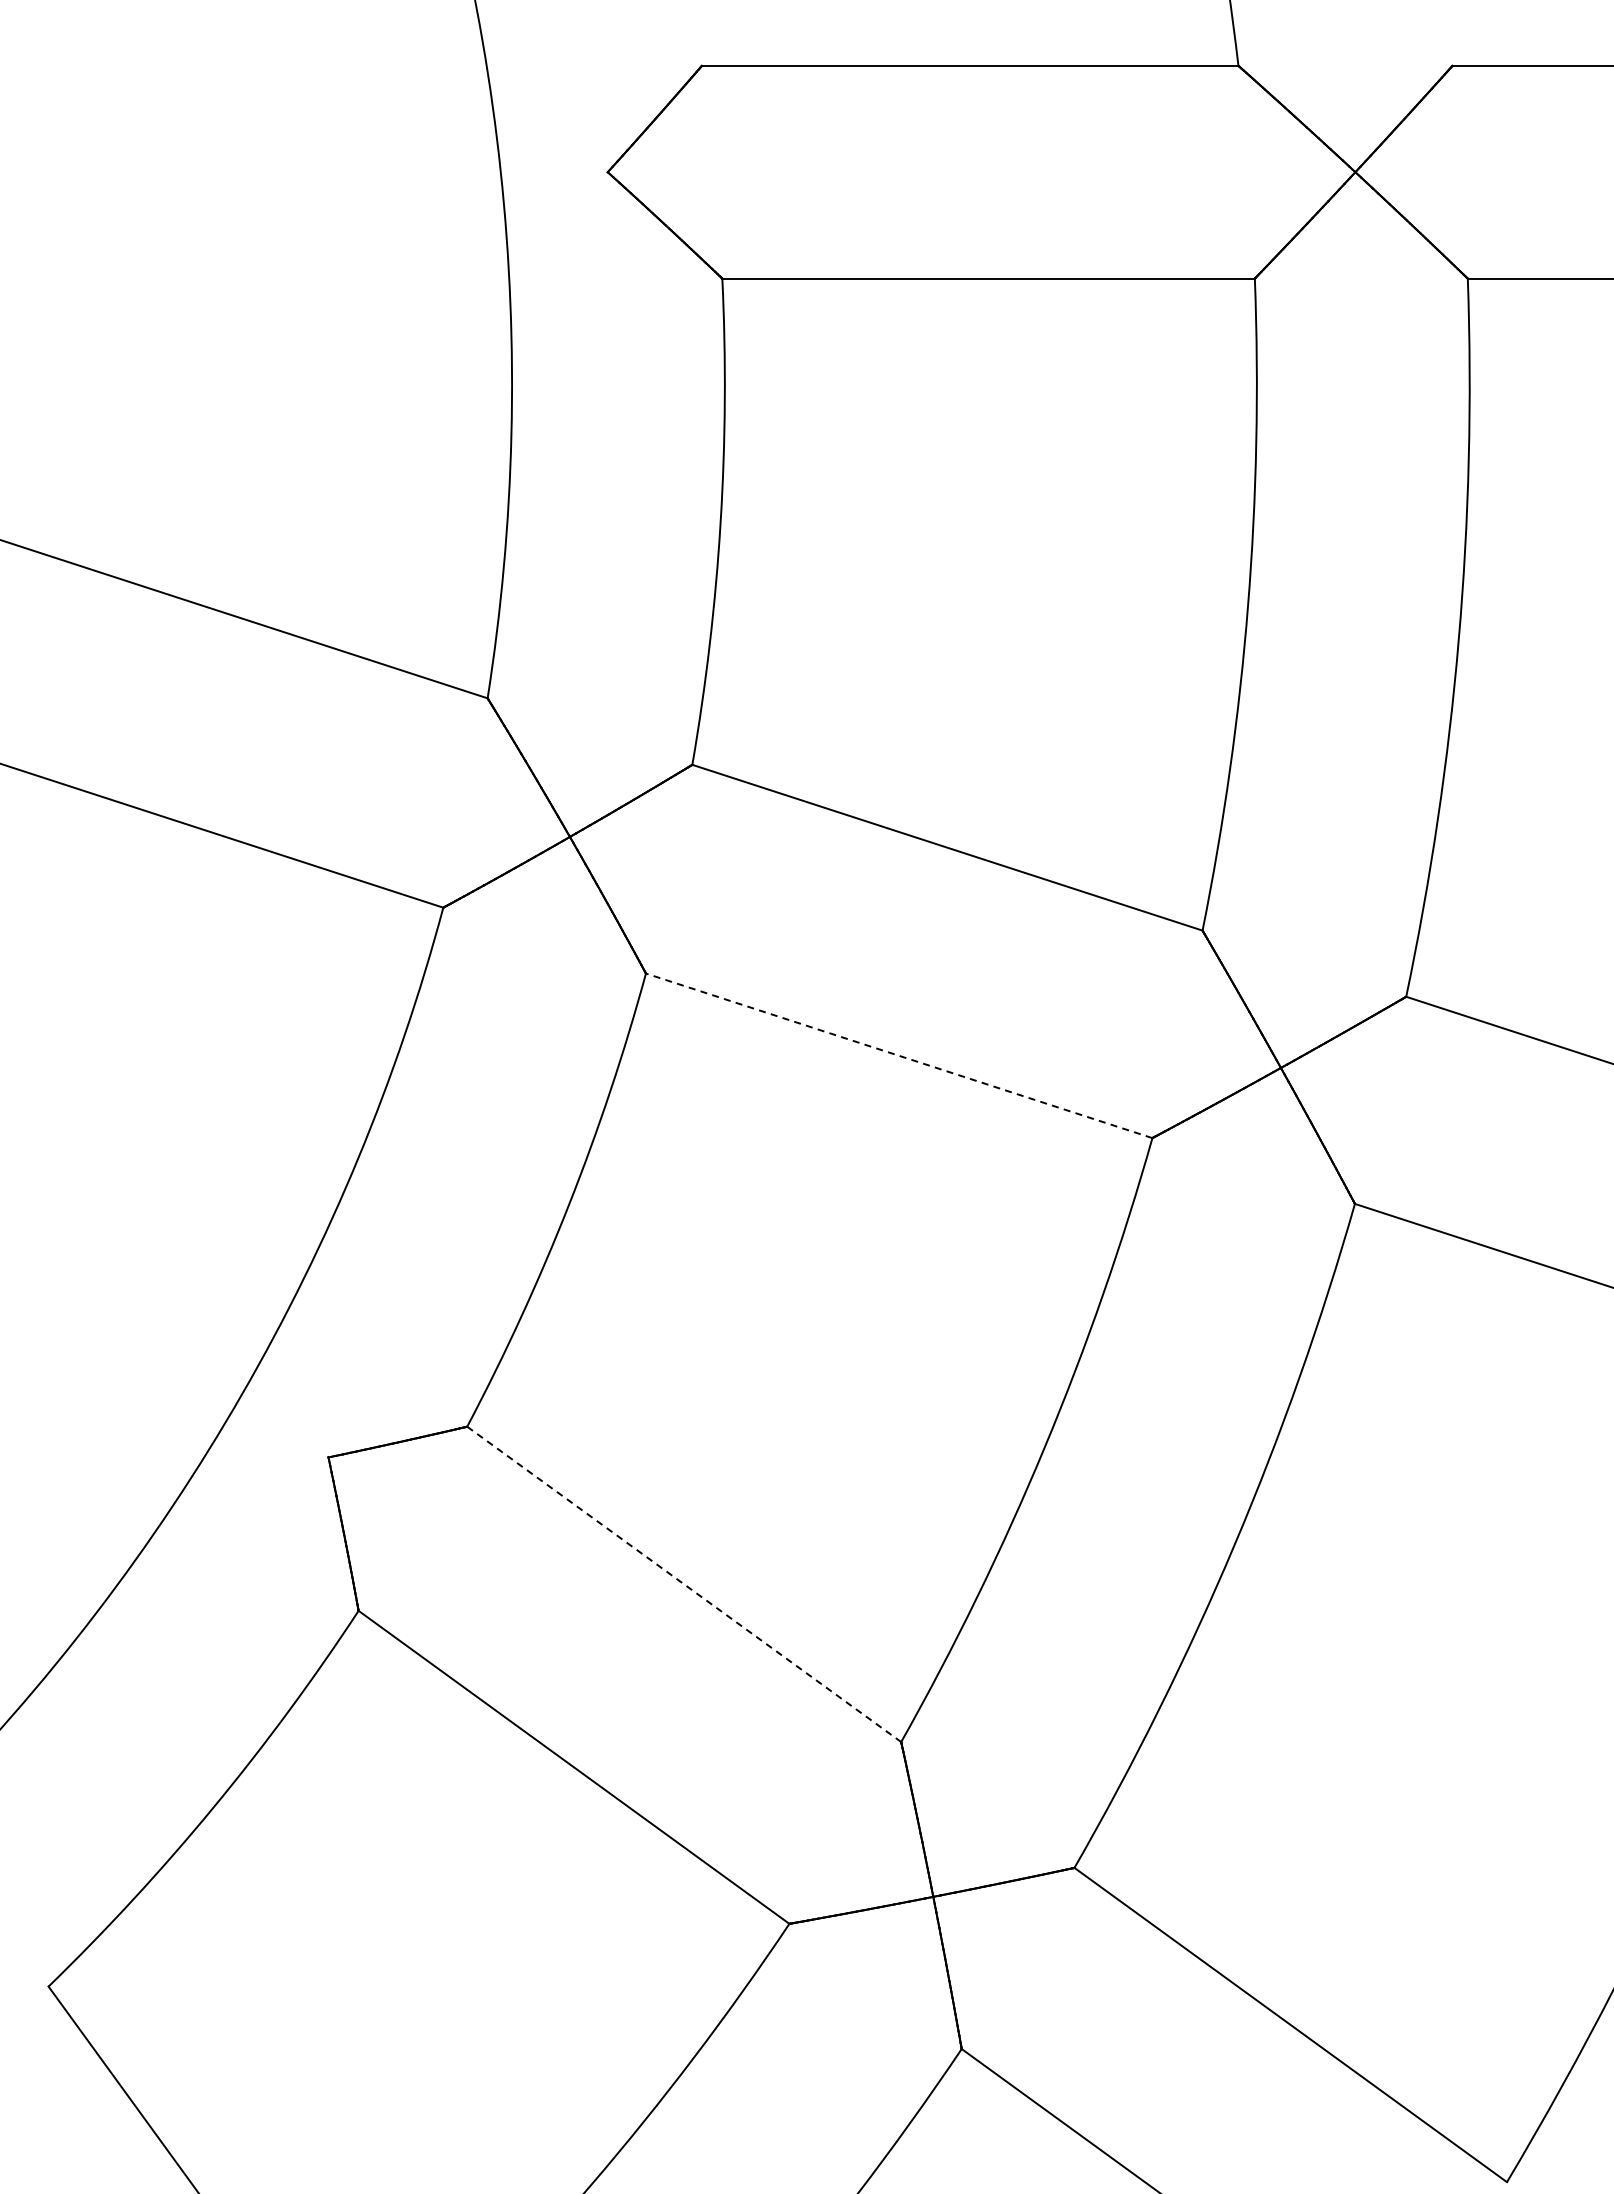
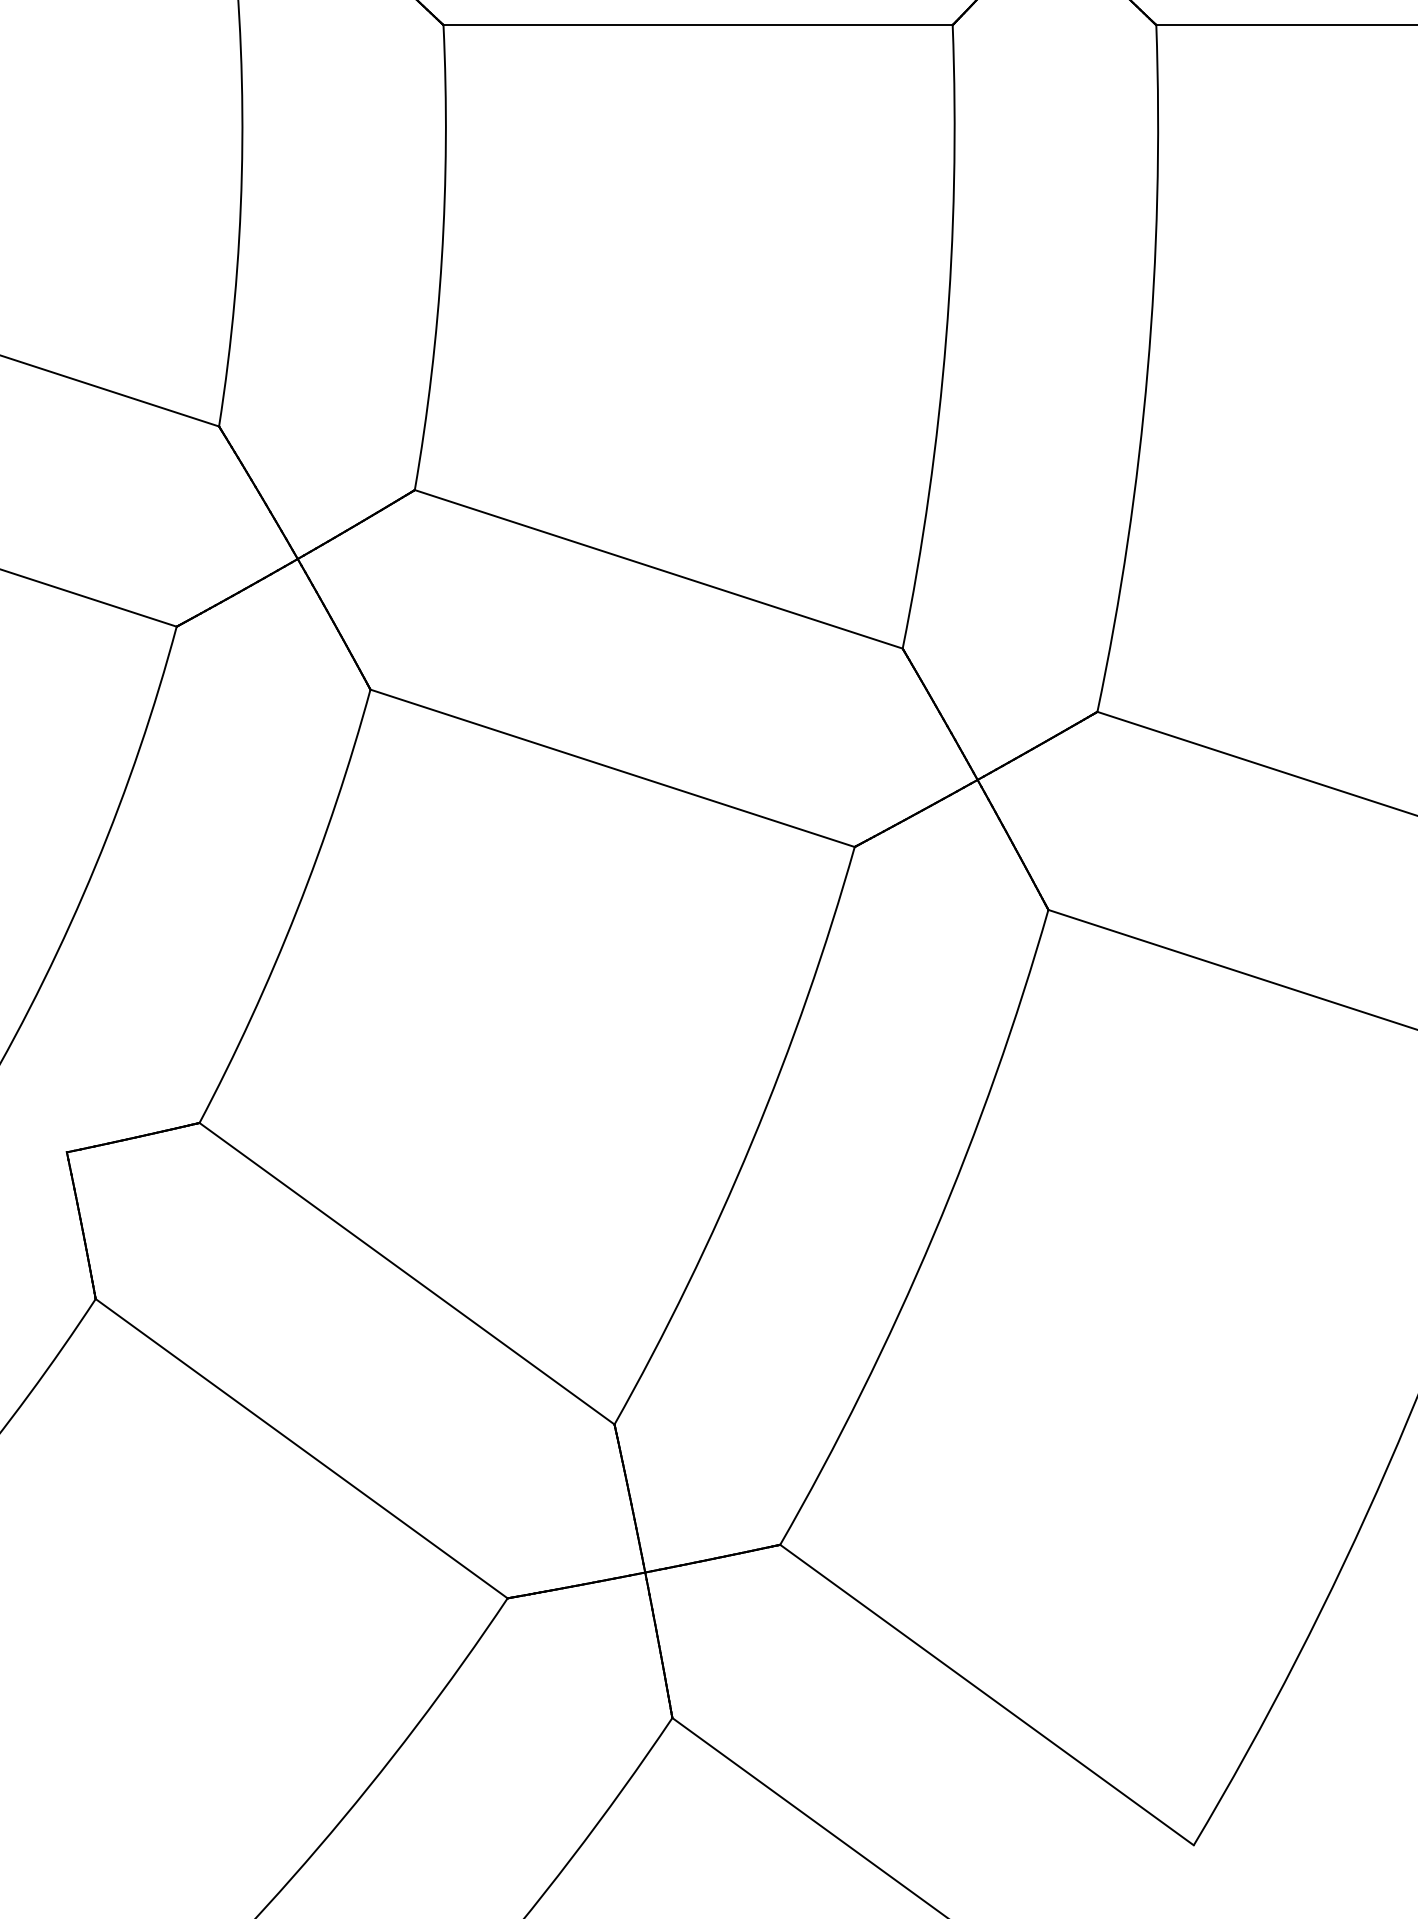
line: (898, 1055) -> (611, 768), dashed -> solid
line: (684, 1584) -> (407, 1273), dashed -> solid

